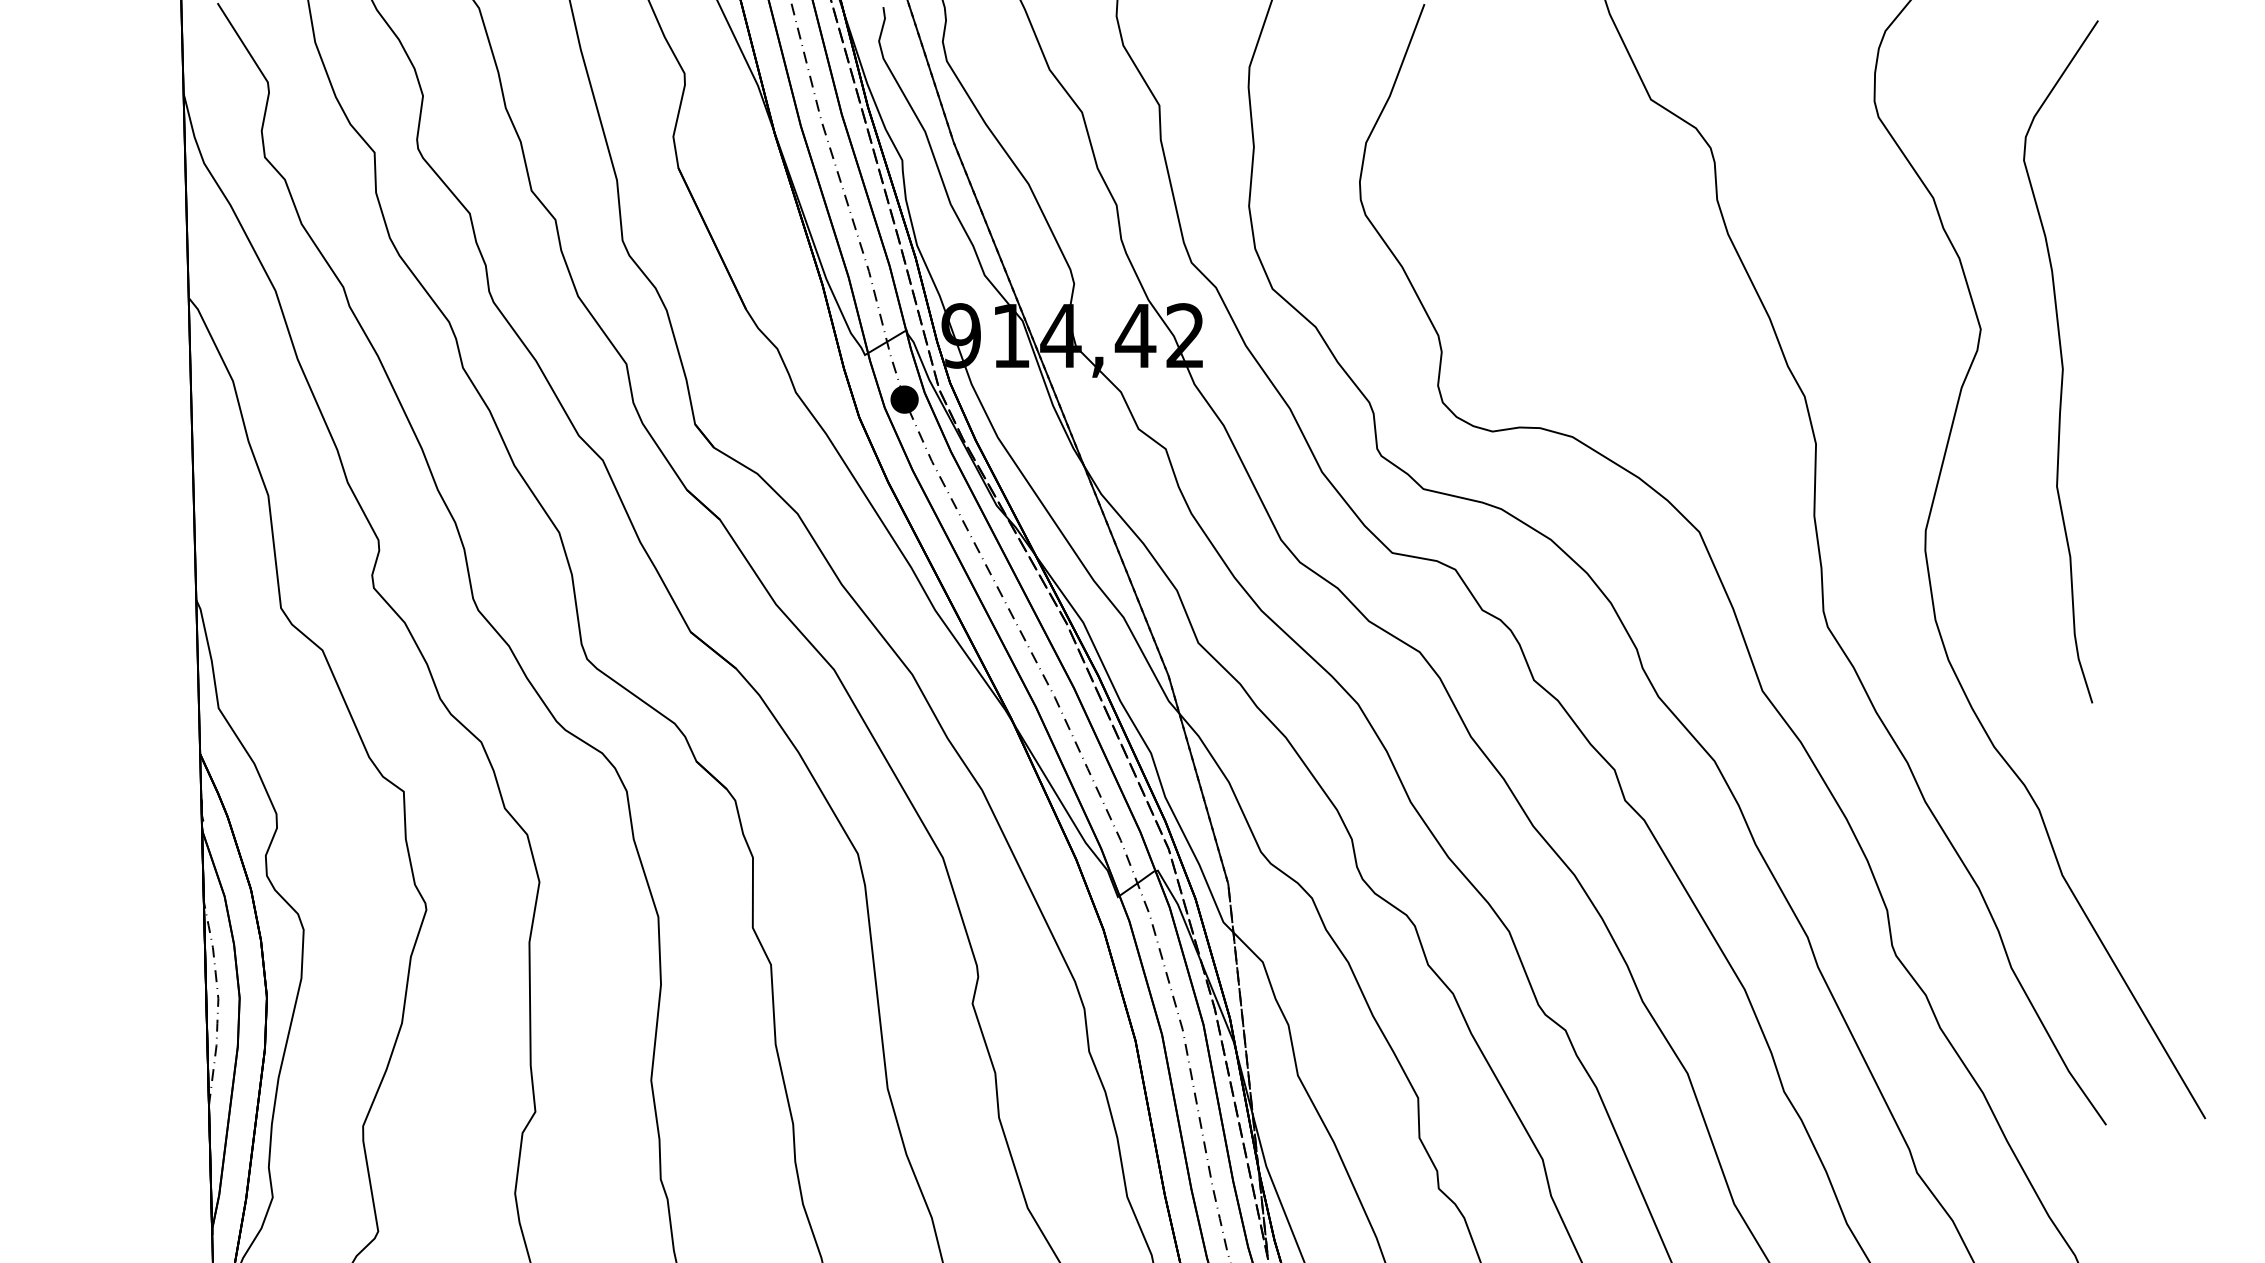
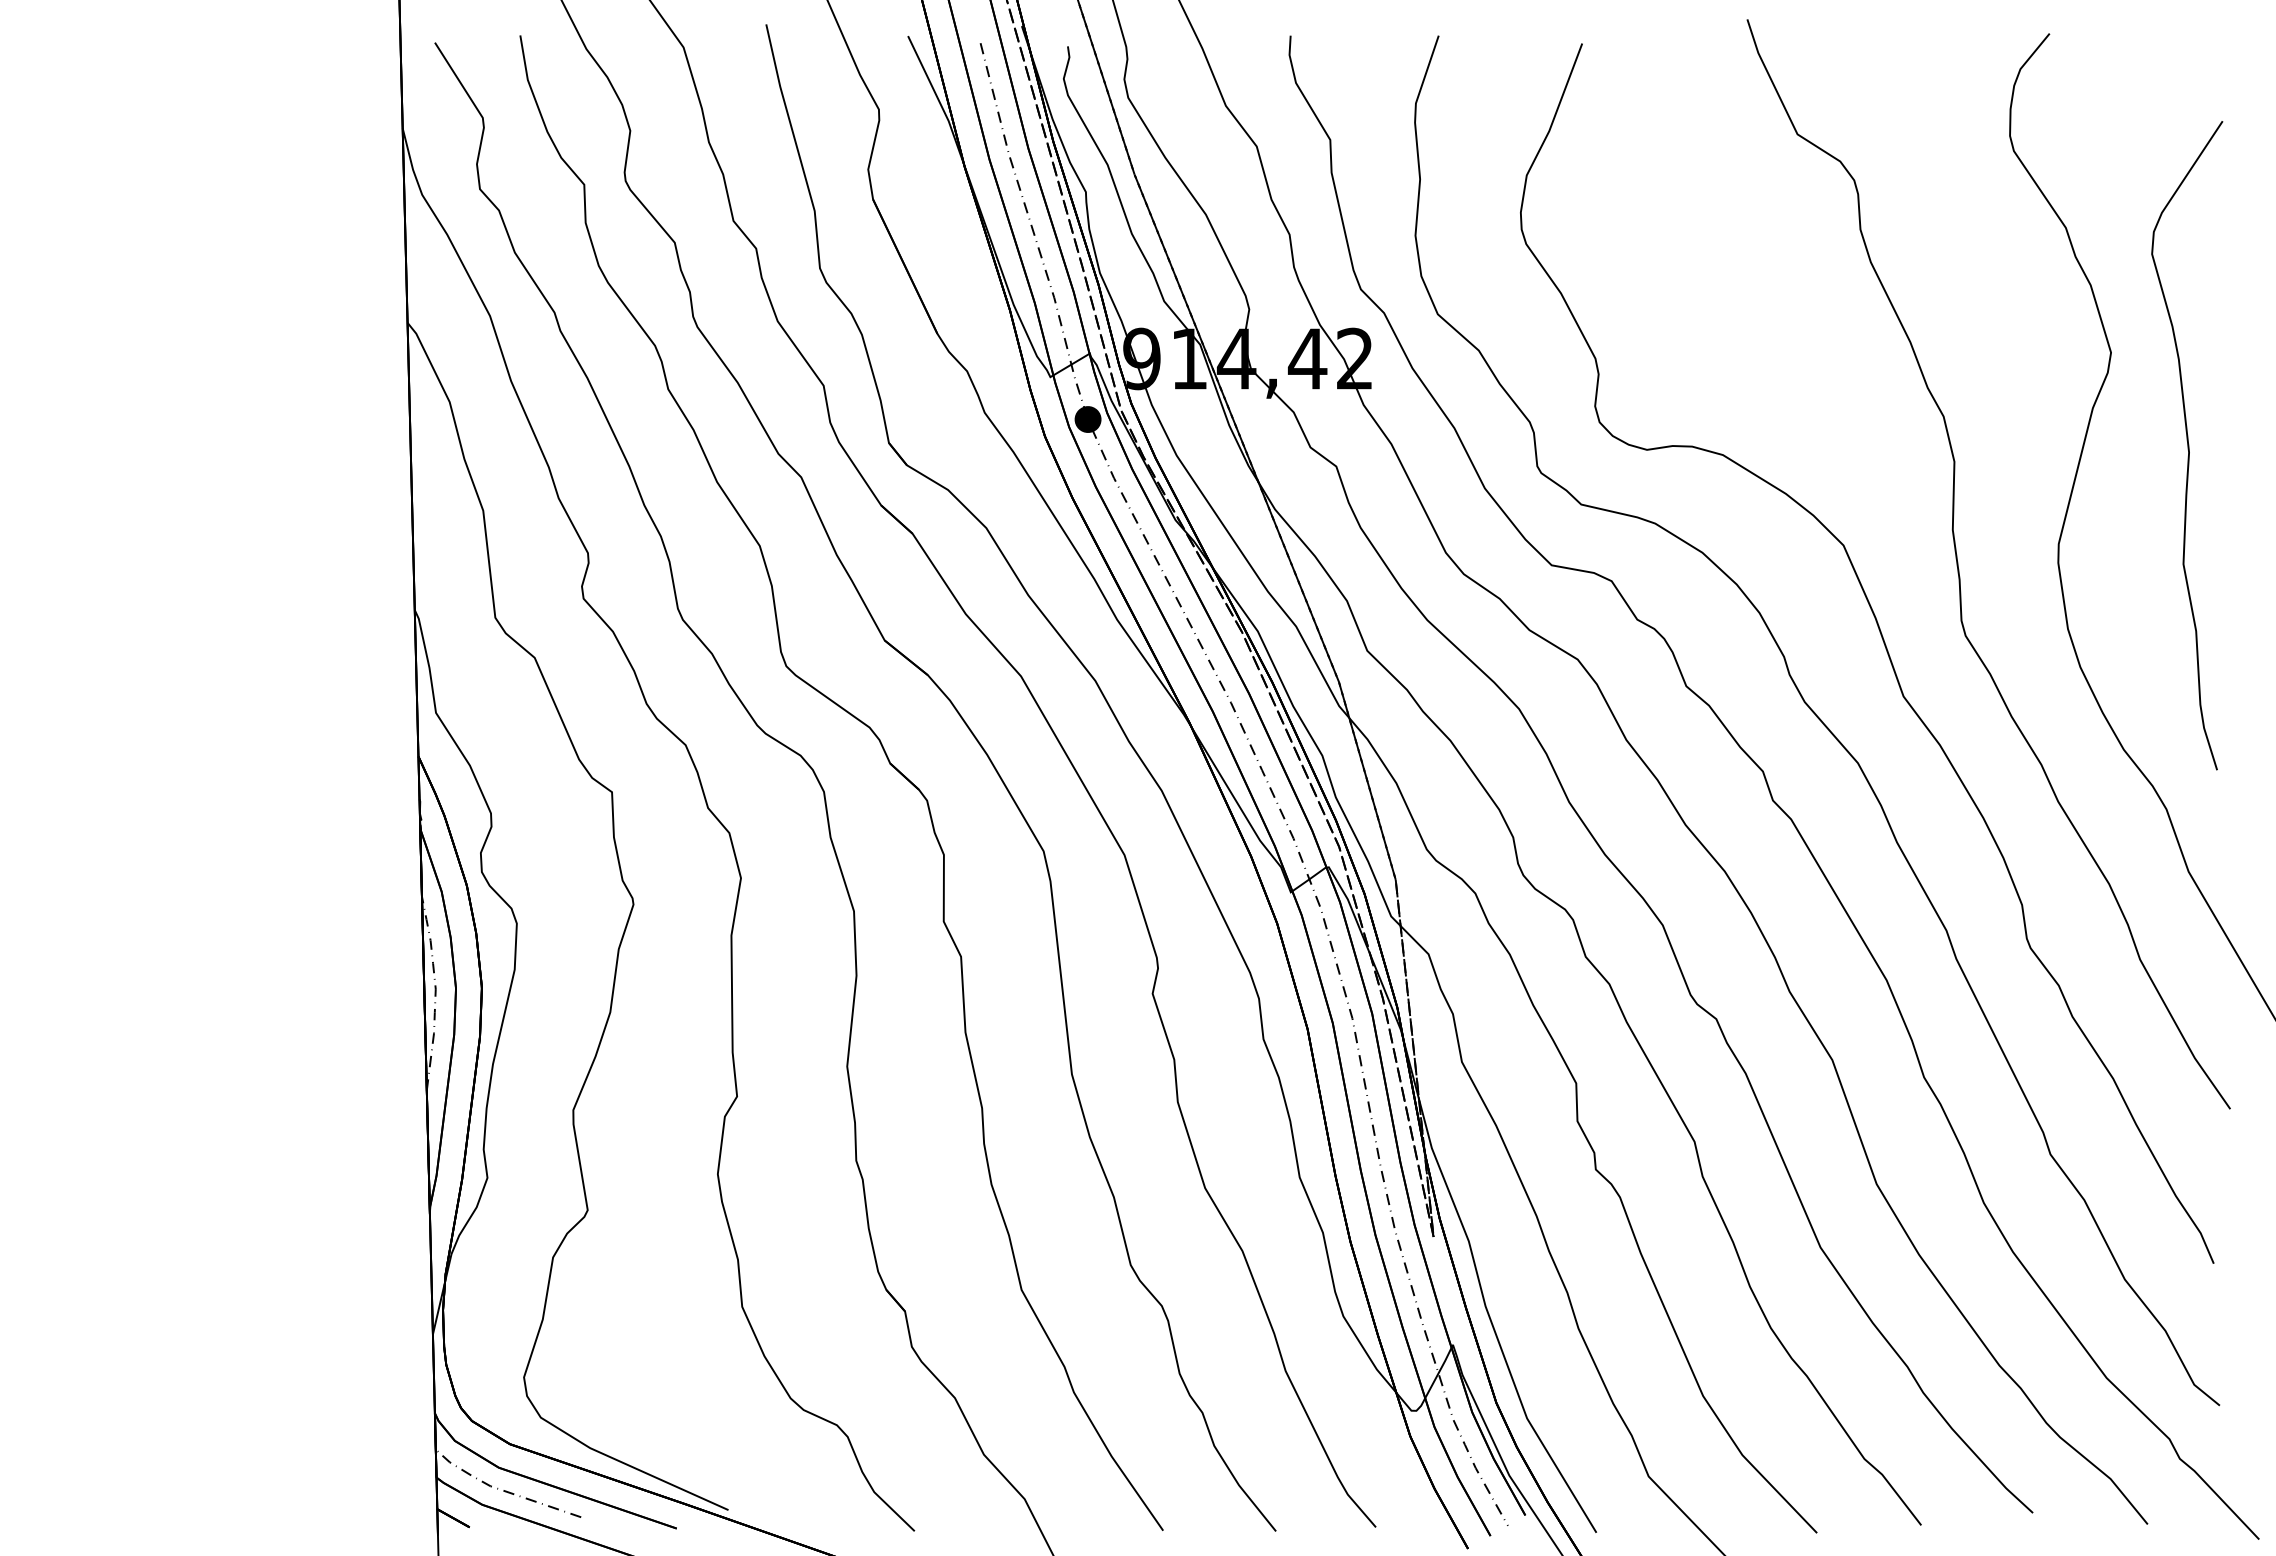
curve: (2061, 361) -> (2187, 445), moved

